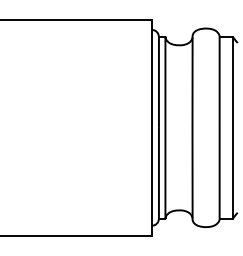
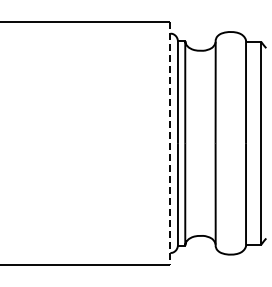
line: (152, 128) -> (170, 144), solid -> dashed

